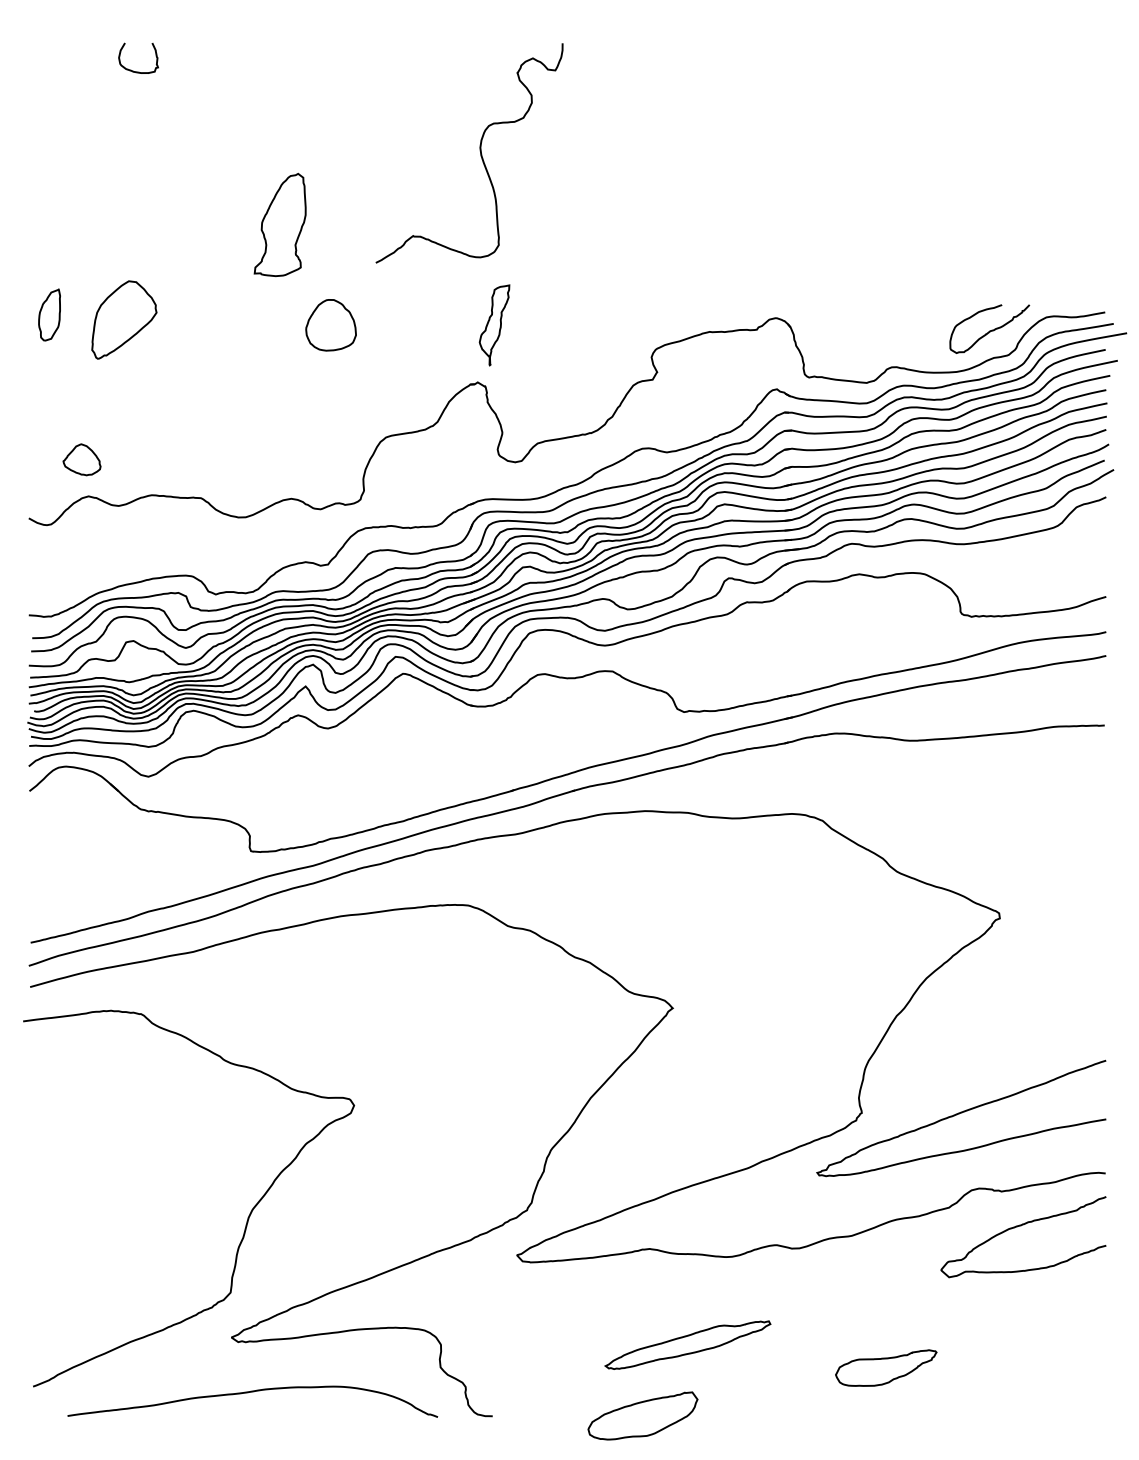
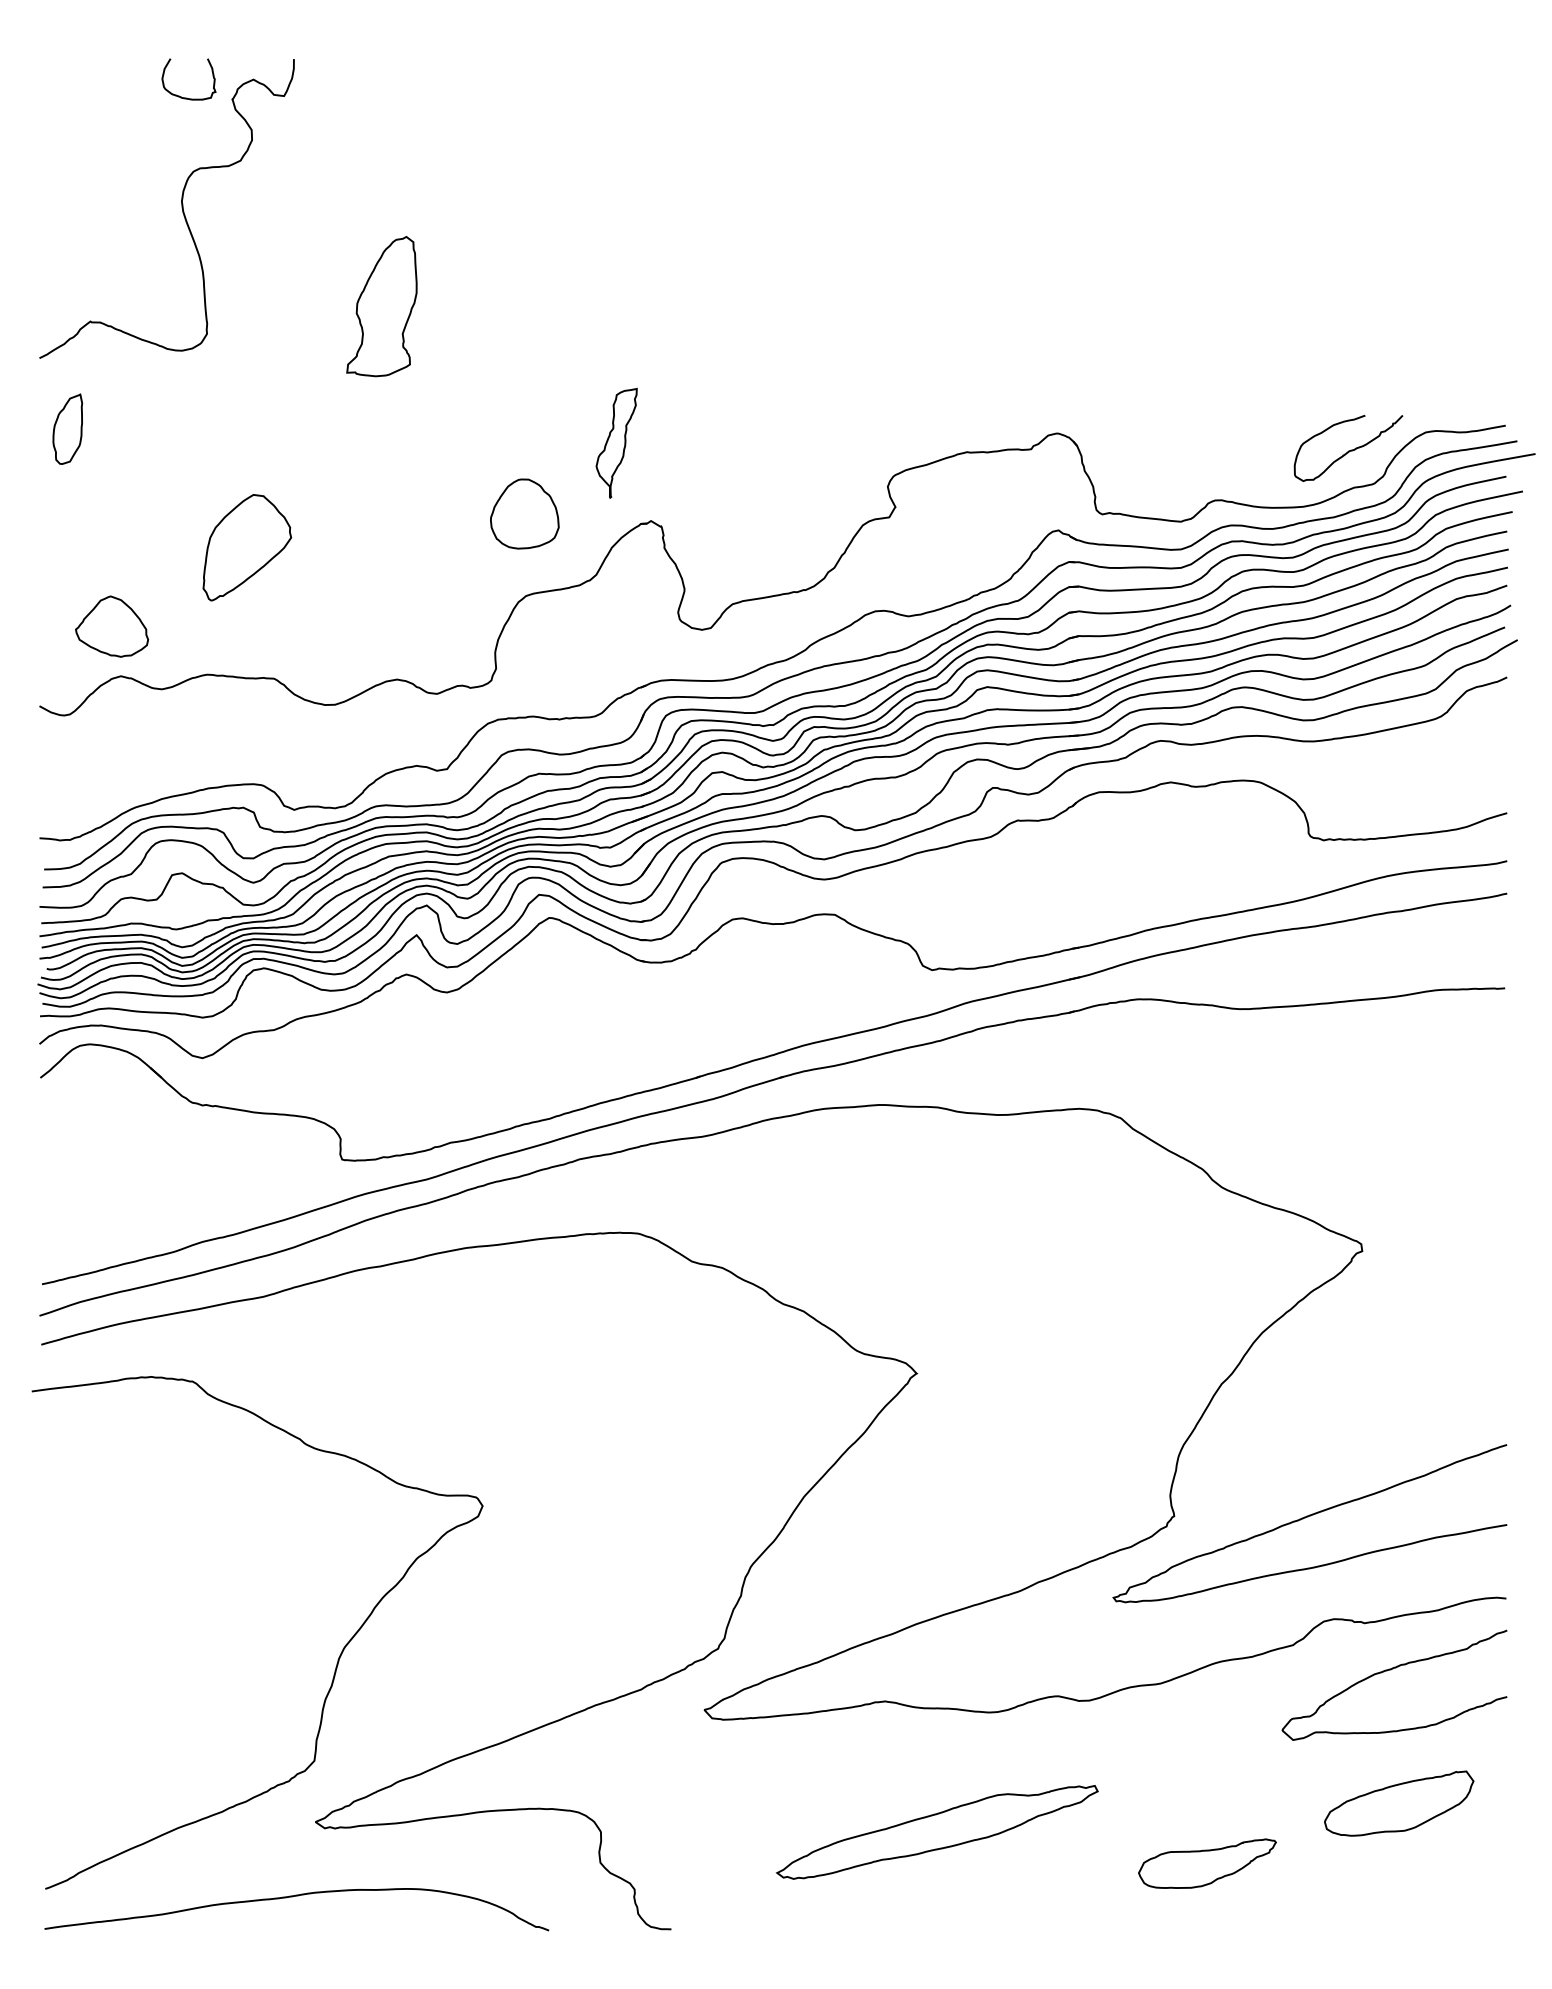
curve: (479, 151) -> (180, 206), moved
part: (124, 319) -> (247, 547), moved
part: (330, 325) -> (523, 514), moved
part: (494, 325) -> (616, 443), moved
part: (81, 459) -> (111, 626), size x1.43
part: (687, 1345) -> (936, 1832), size x1.43
curve: (248, 1393) -> (291, 1898), moved
part: (642, 1415) -> (1398, 1802), moved

